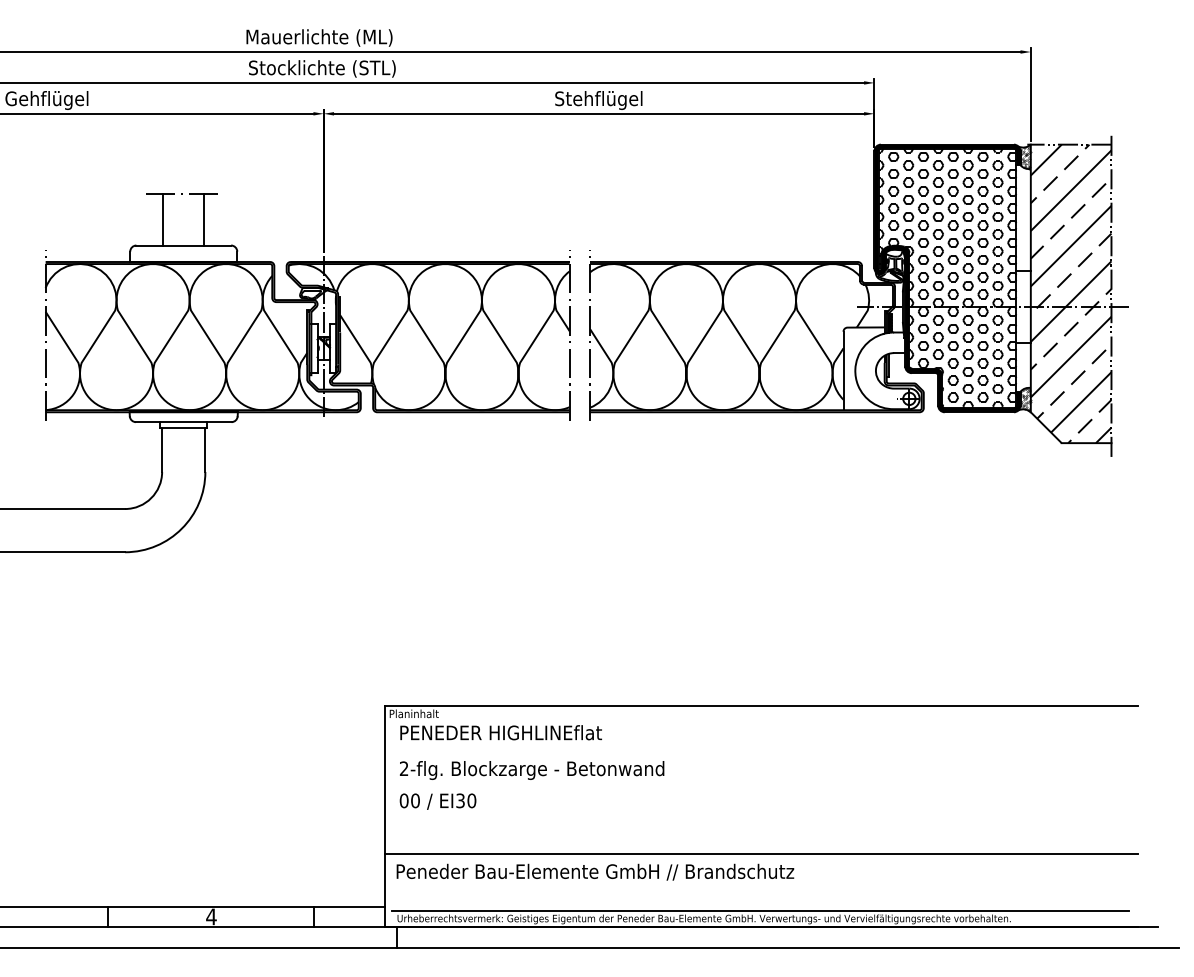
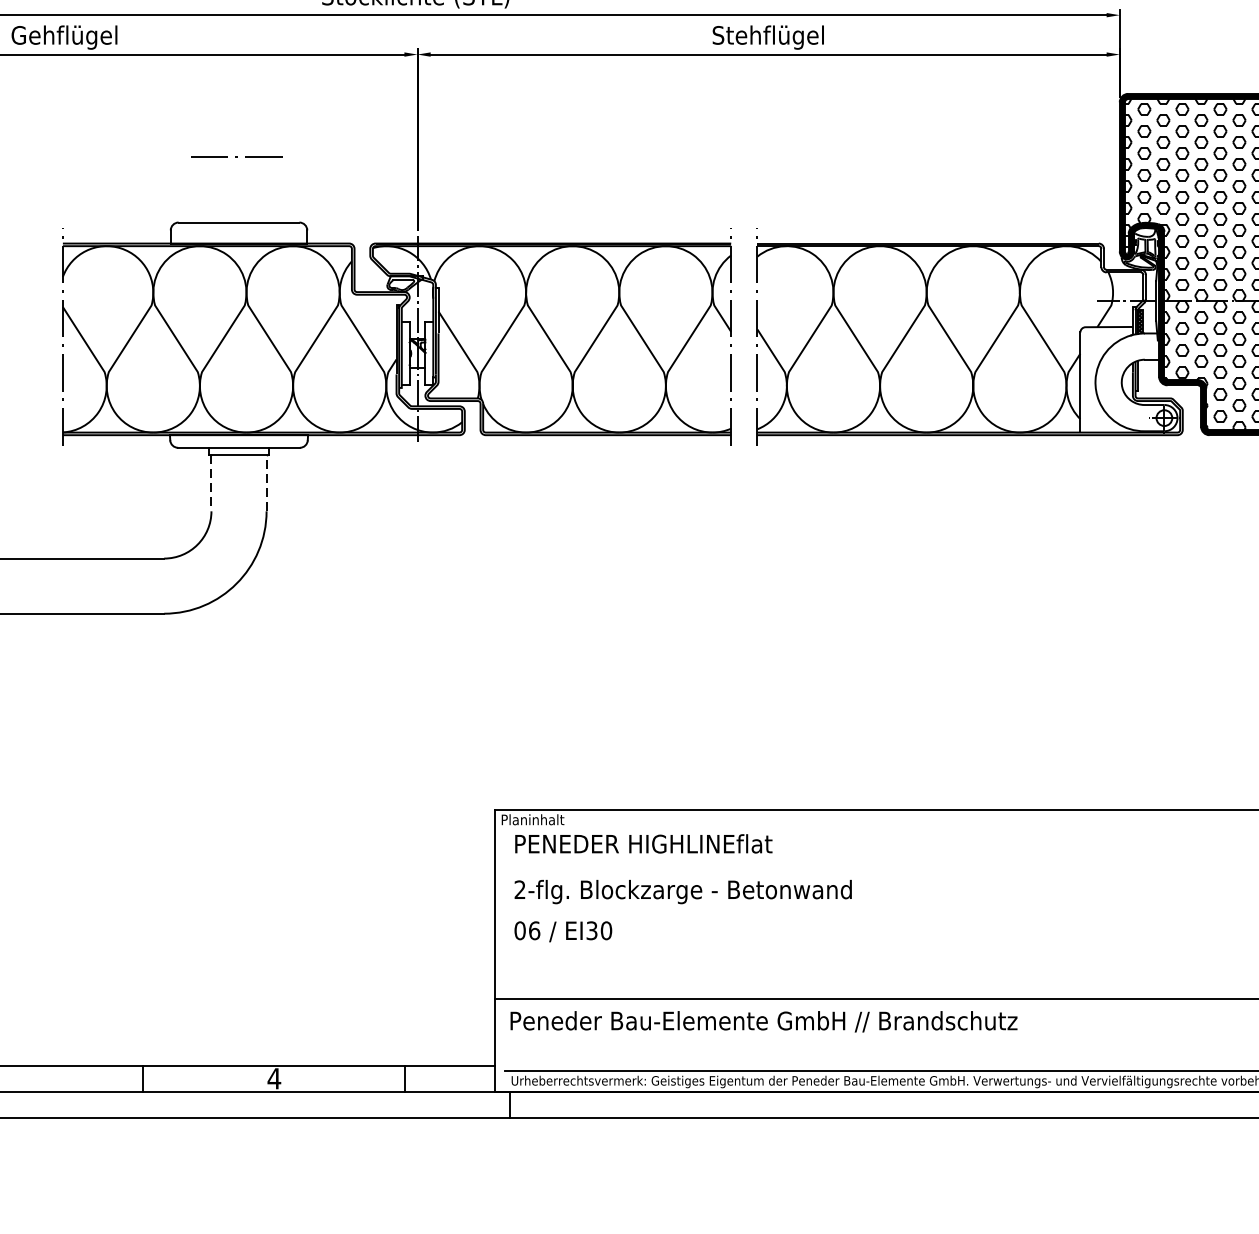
line: (163, 219) -> (213, 189), removed
line: (204, 219) -> (265, 189), removed
line: (205, 449) -> (266, 482), solid -> dashed
line: (162, 450) -> (211, 483), solid -> dashed
text: (415, 800) -> (534, 930), 00 -> 06

